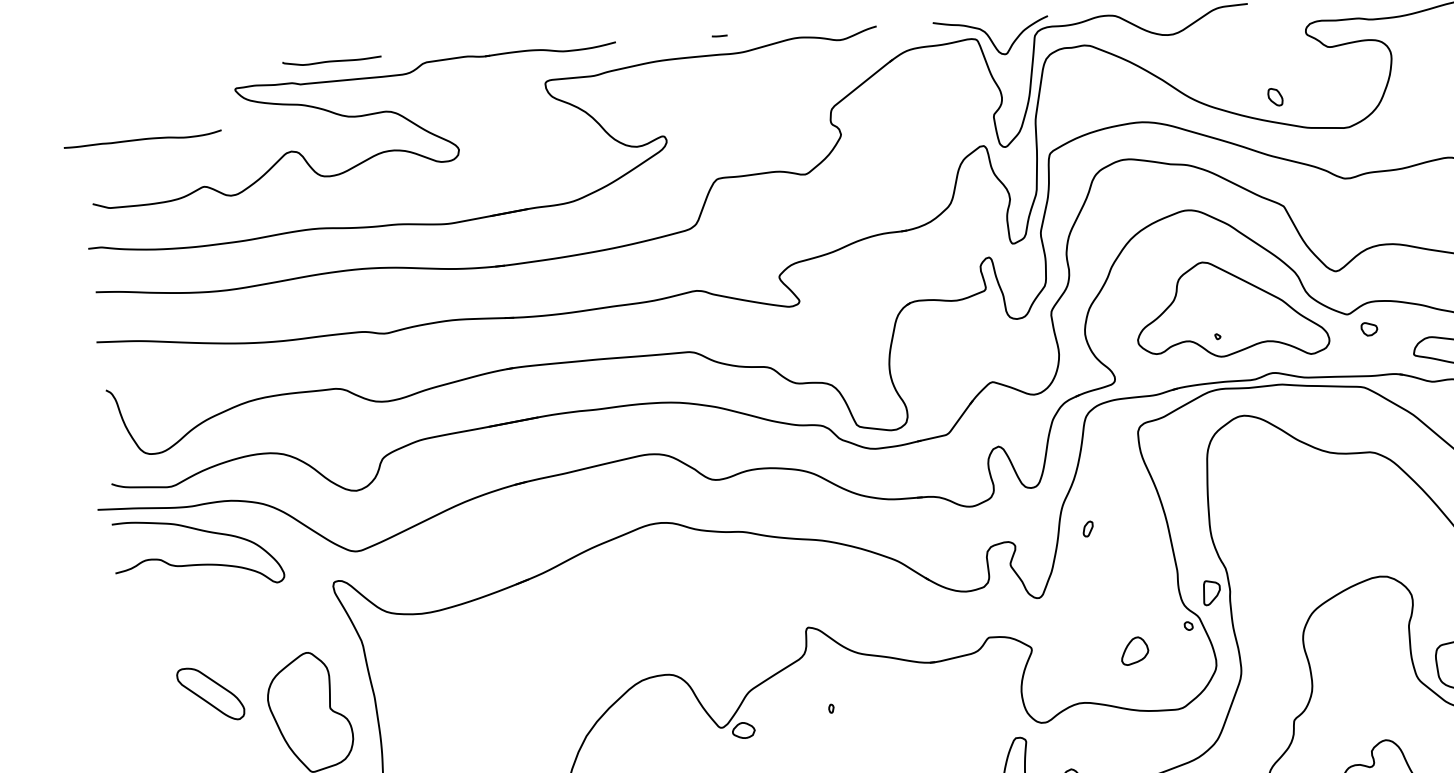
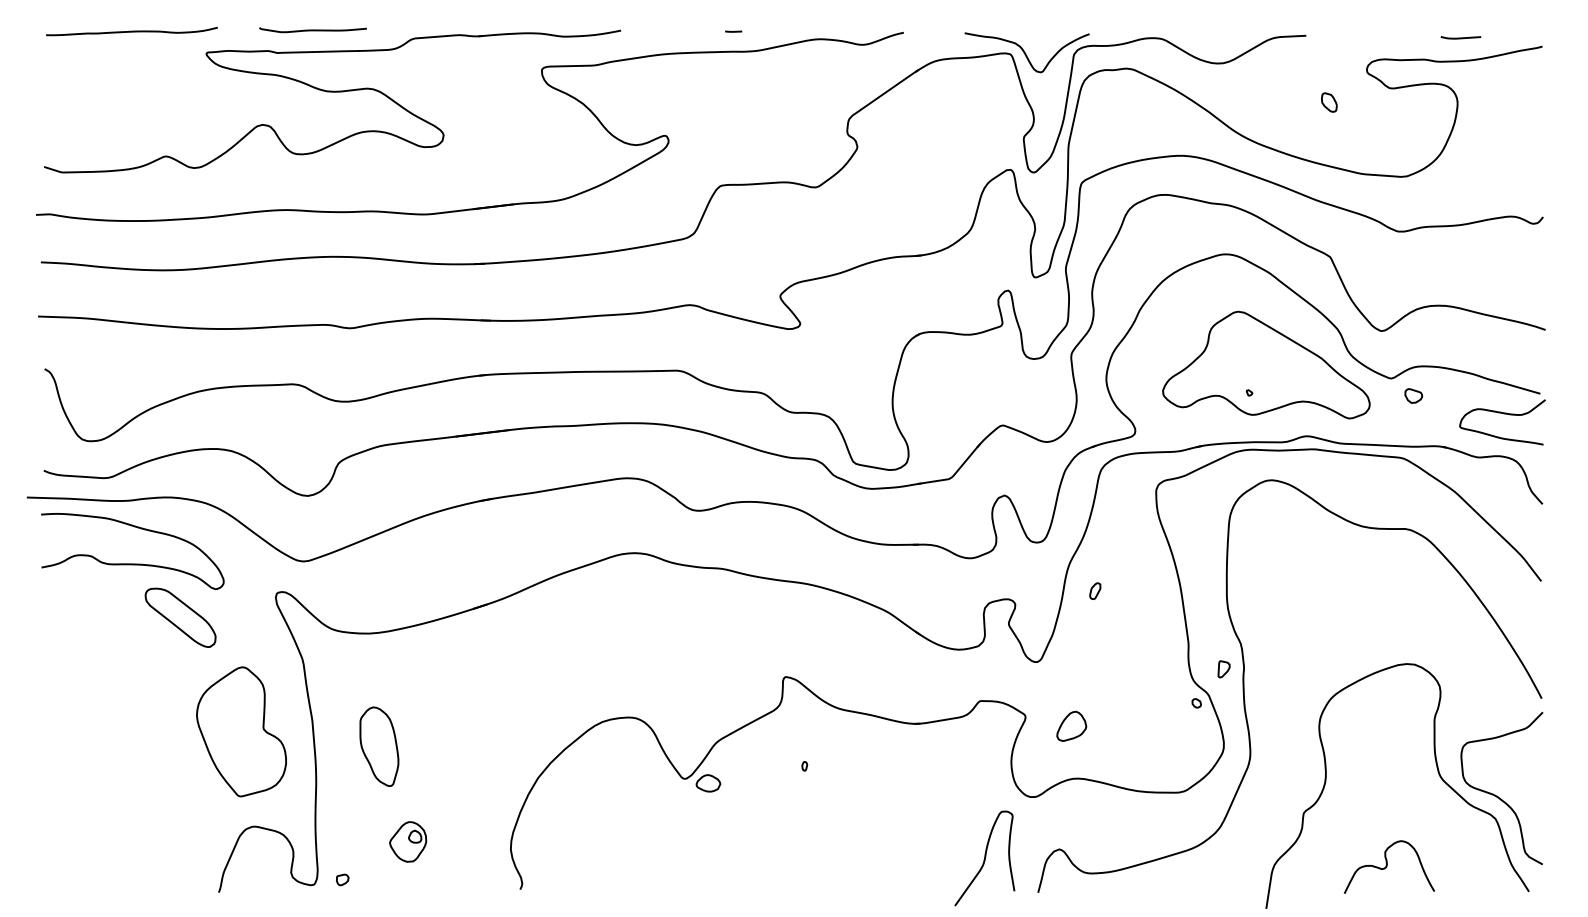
part: (1275, 97) -> (1329, 102), moved
curve: (142, 139) -> (131, 31), moved
part: (1211, 593) -> (1223, 669), size x0.62
part: (1134, 650) -> (1071, 725), moved
part: (210, 693) -> (180, 617), moved
part: (438, 717) -> (379, 746), added

